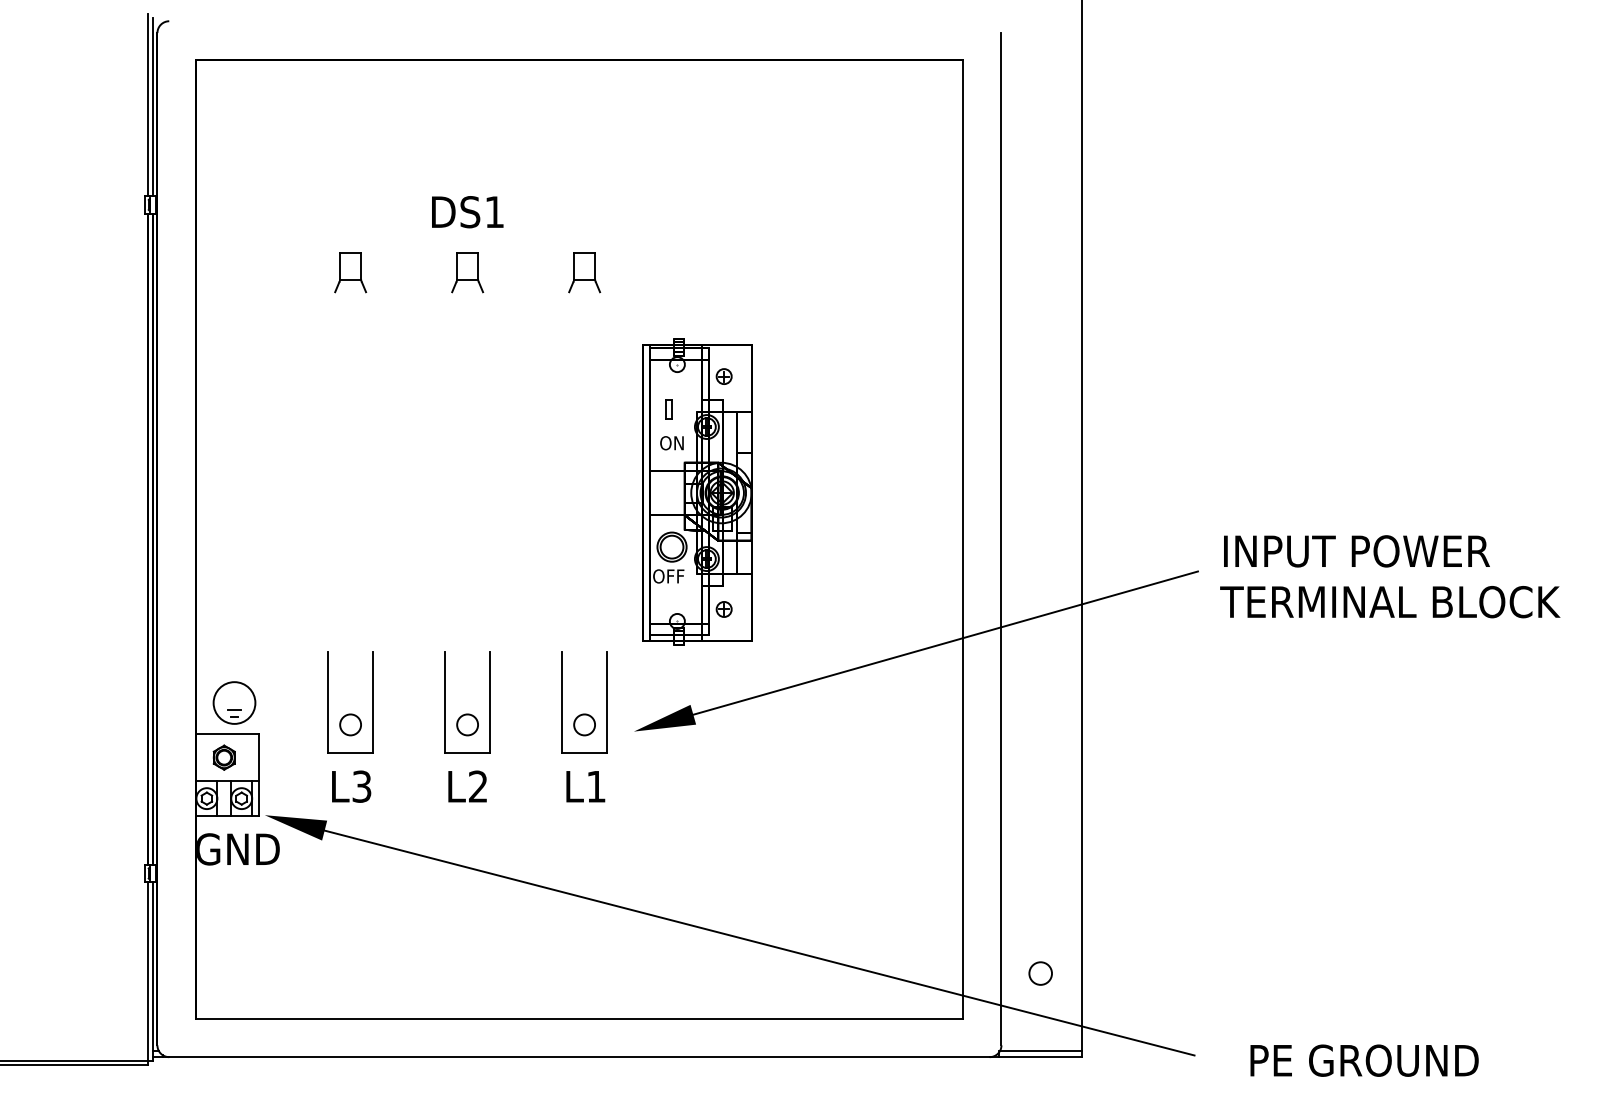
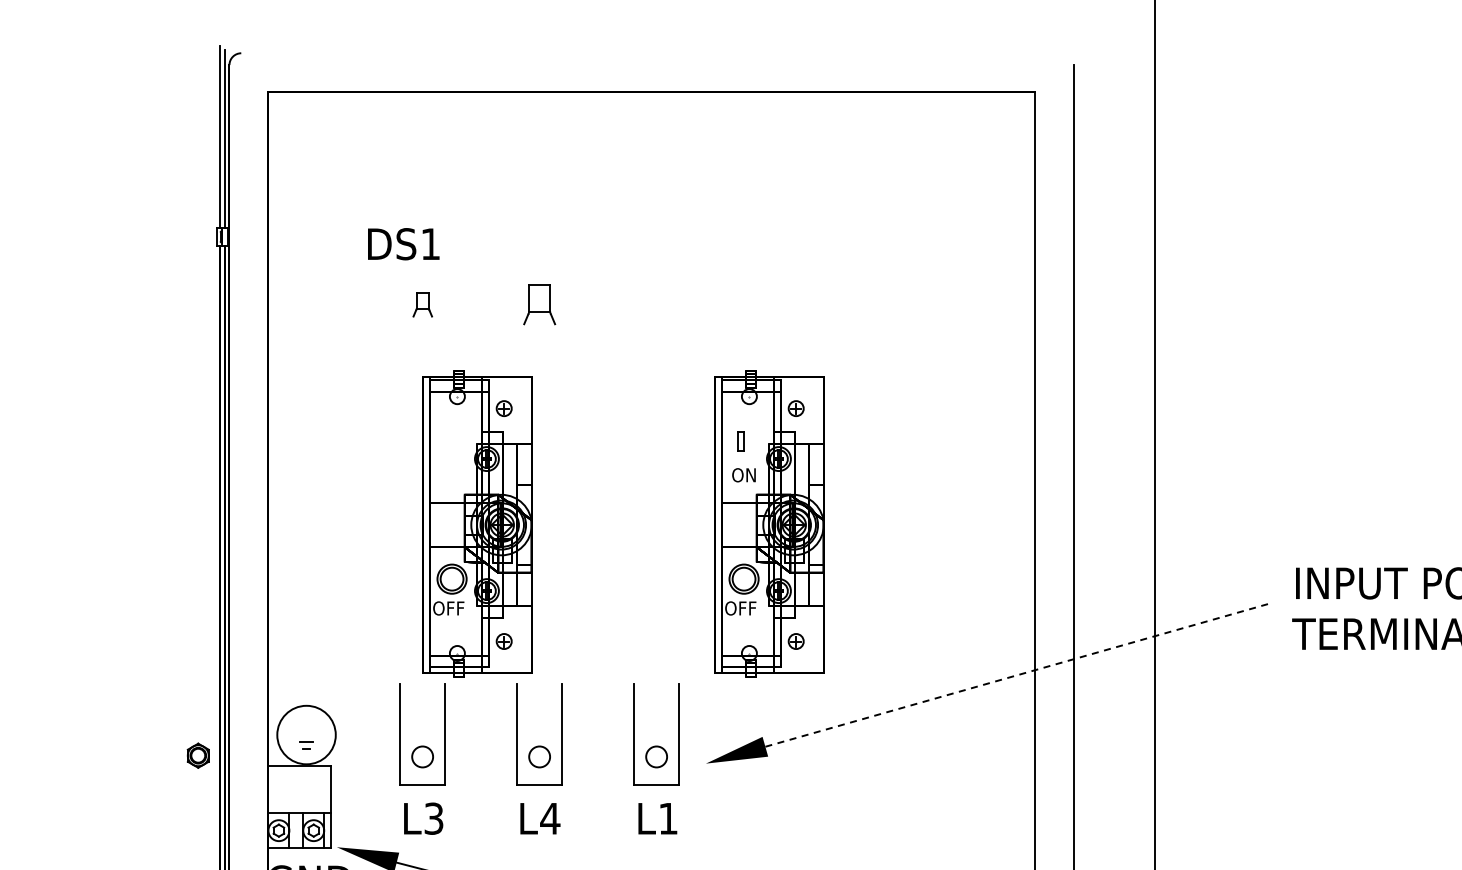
text: (467, 212) -> (403, 244), moved
part: (350, 272) -> (422, 304), size x0.6
part: (584, 272) -> (656, 304), removed
part: (405, 491) -> (477, 523), added
line: (946, 642) -> (1018, 674), solid -> dashed
circle: (234, 702) -> (306, 734), size x1.4
part: (223, 757) -> (197, 755), moved
text: (478, 786) -> (550, 818), L2 -> L4

